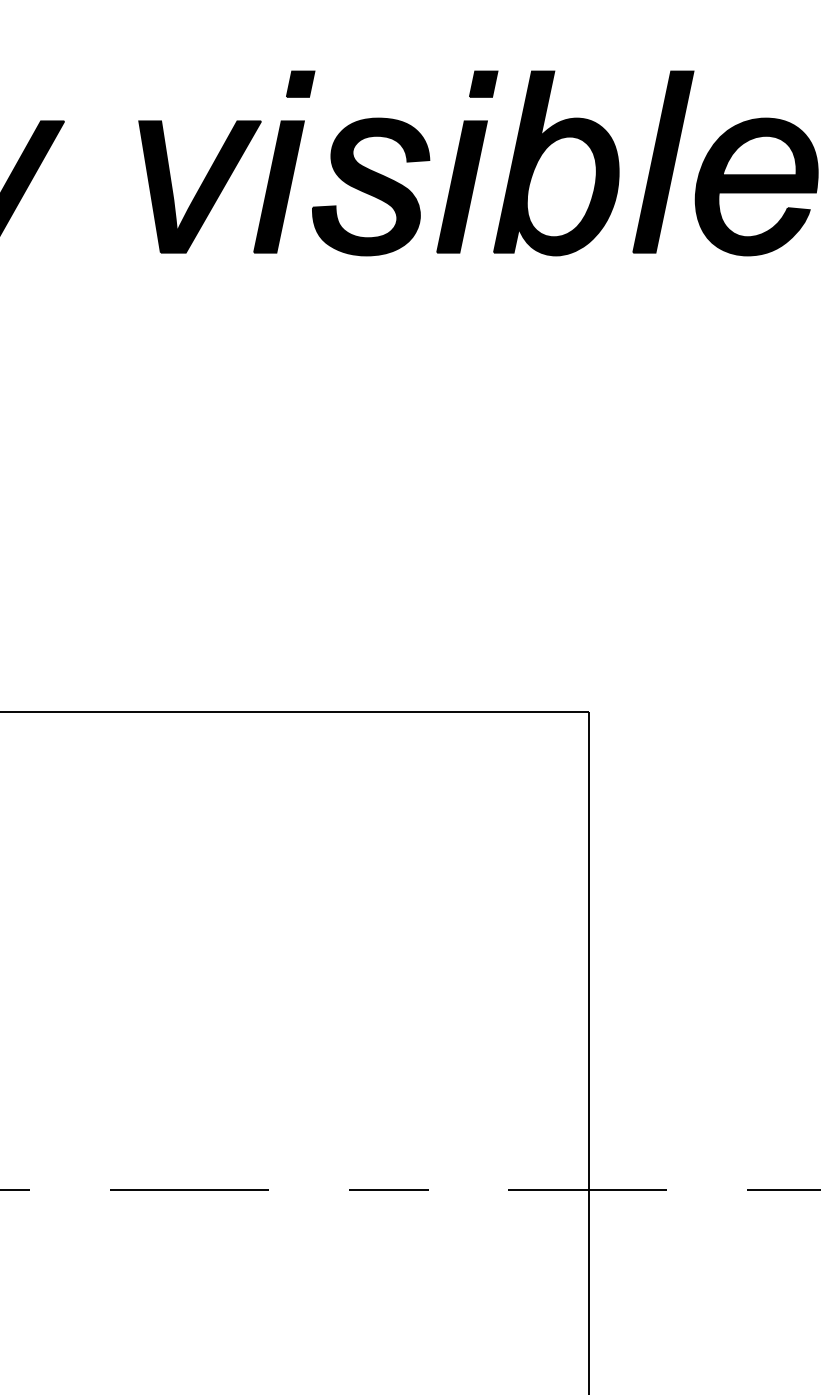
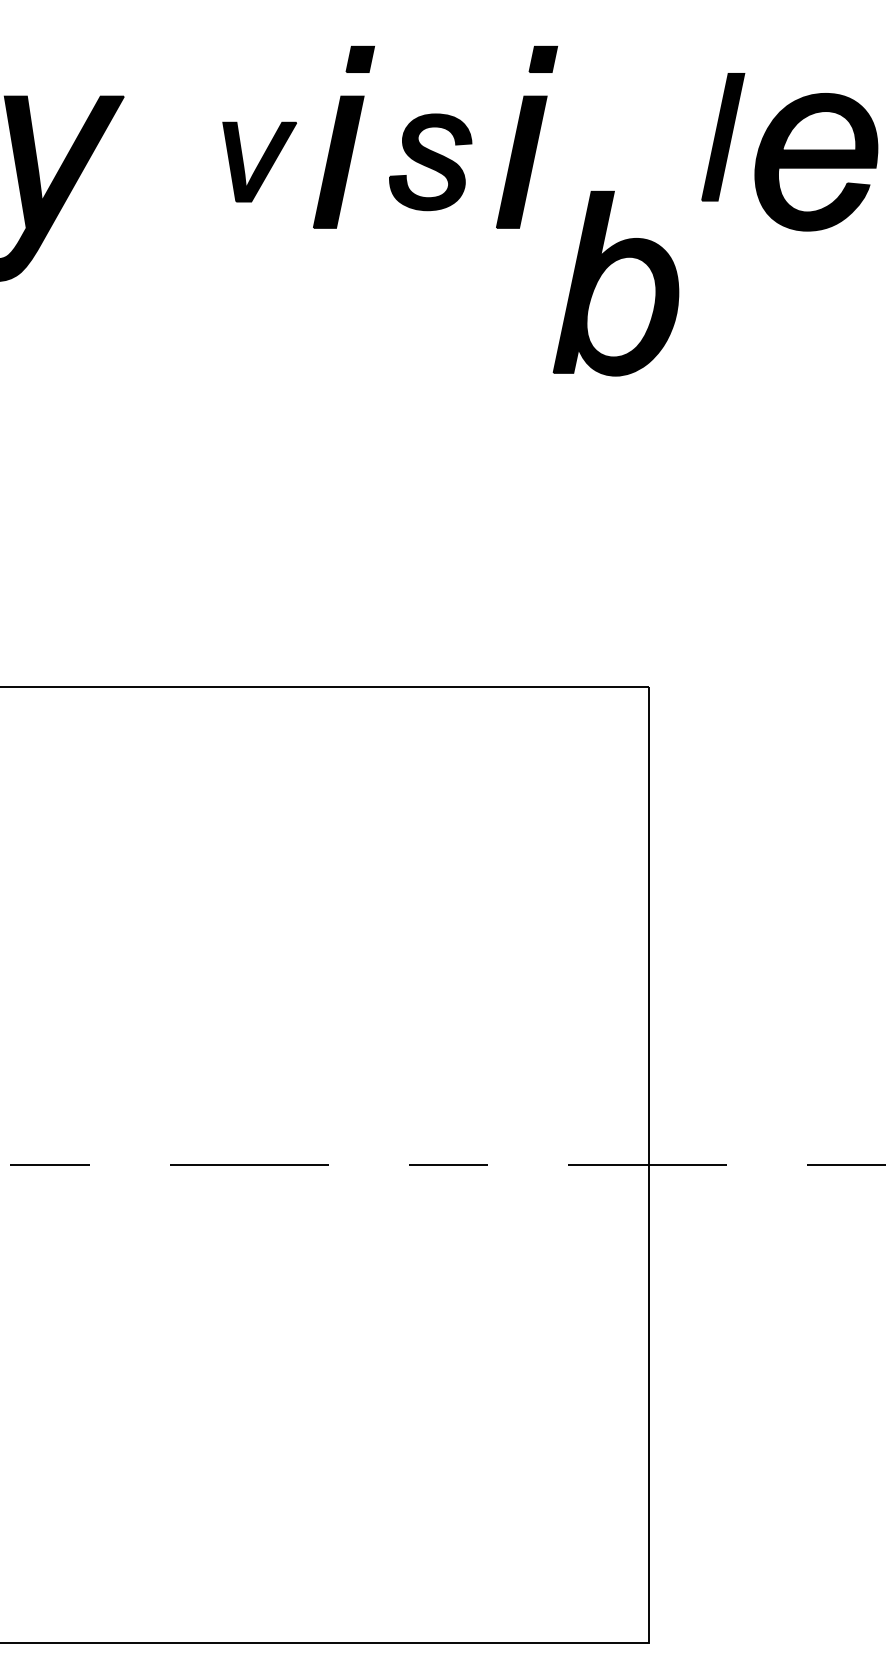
part: (663, 161) -> (723, 136), size x0.7
part: (555, 163) -> (615, 283), moved
part: (199, 186) -> (259, 161), size x0.6
part: (370, 187) -> (430, 162), size x0.7

